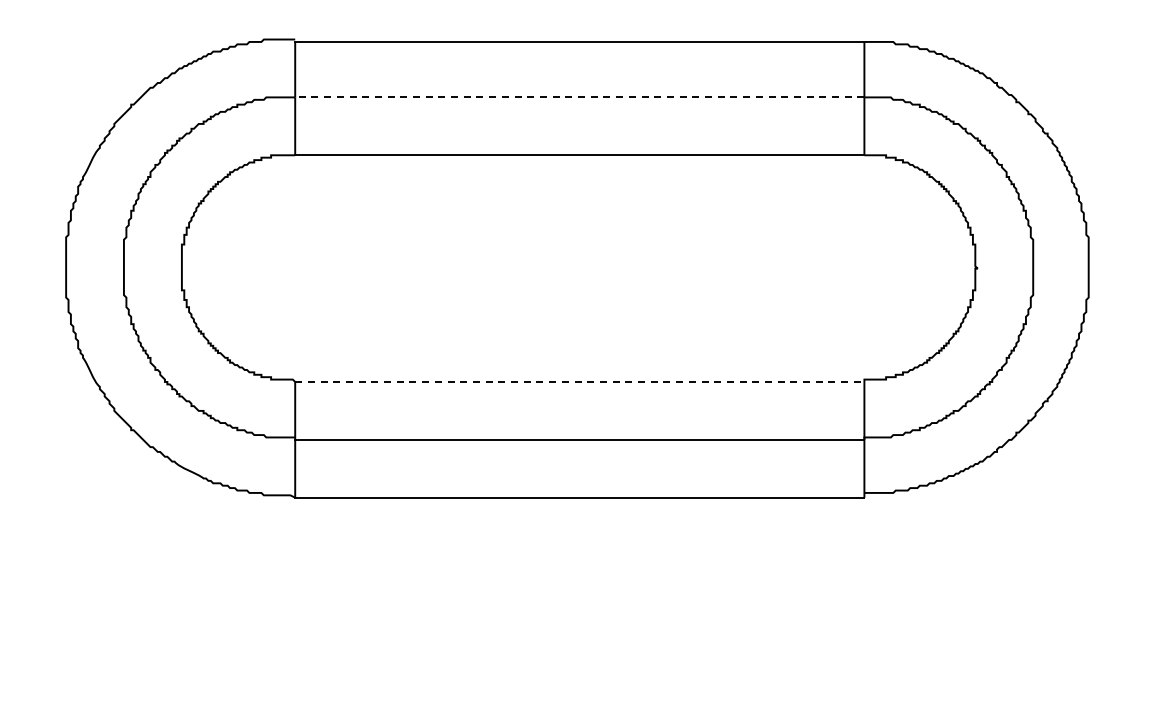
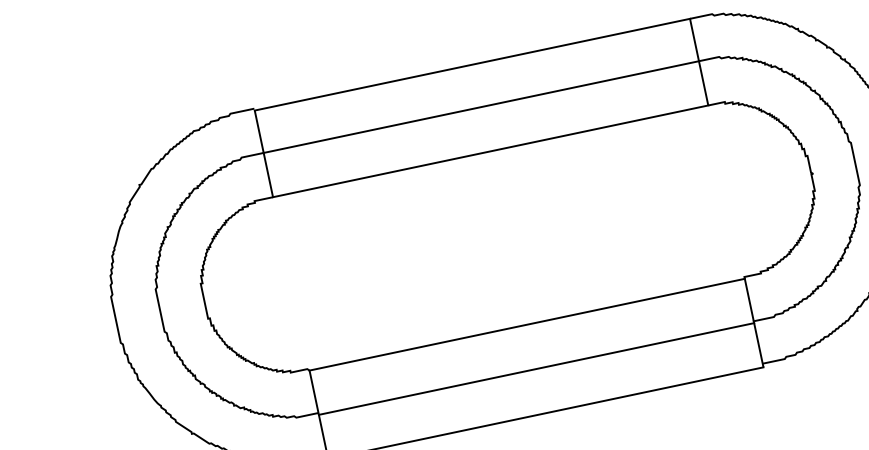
line: (579, 97) -> (481, 107), dashed -> solid
line: (579, 381) -> (526, 324), dashed -> solid

